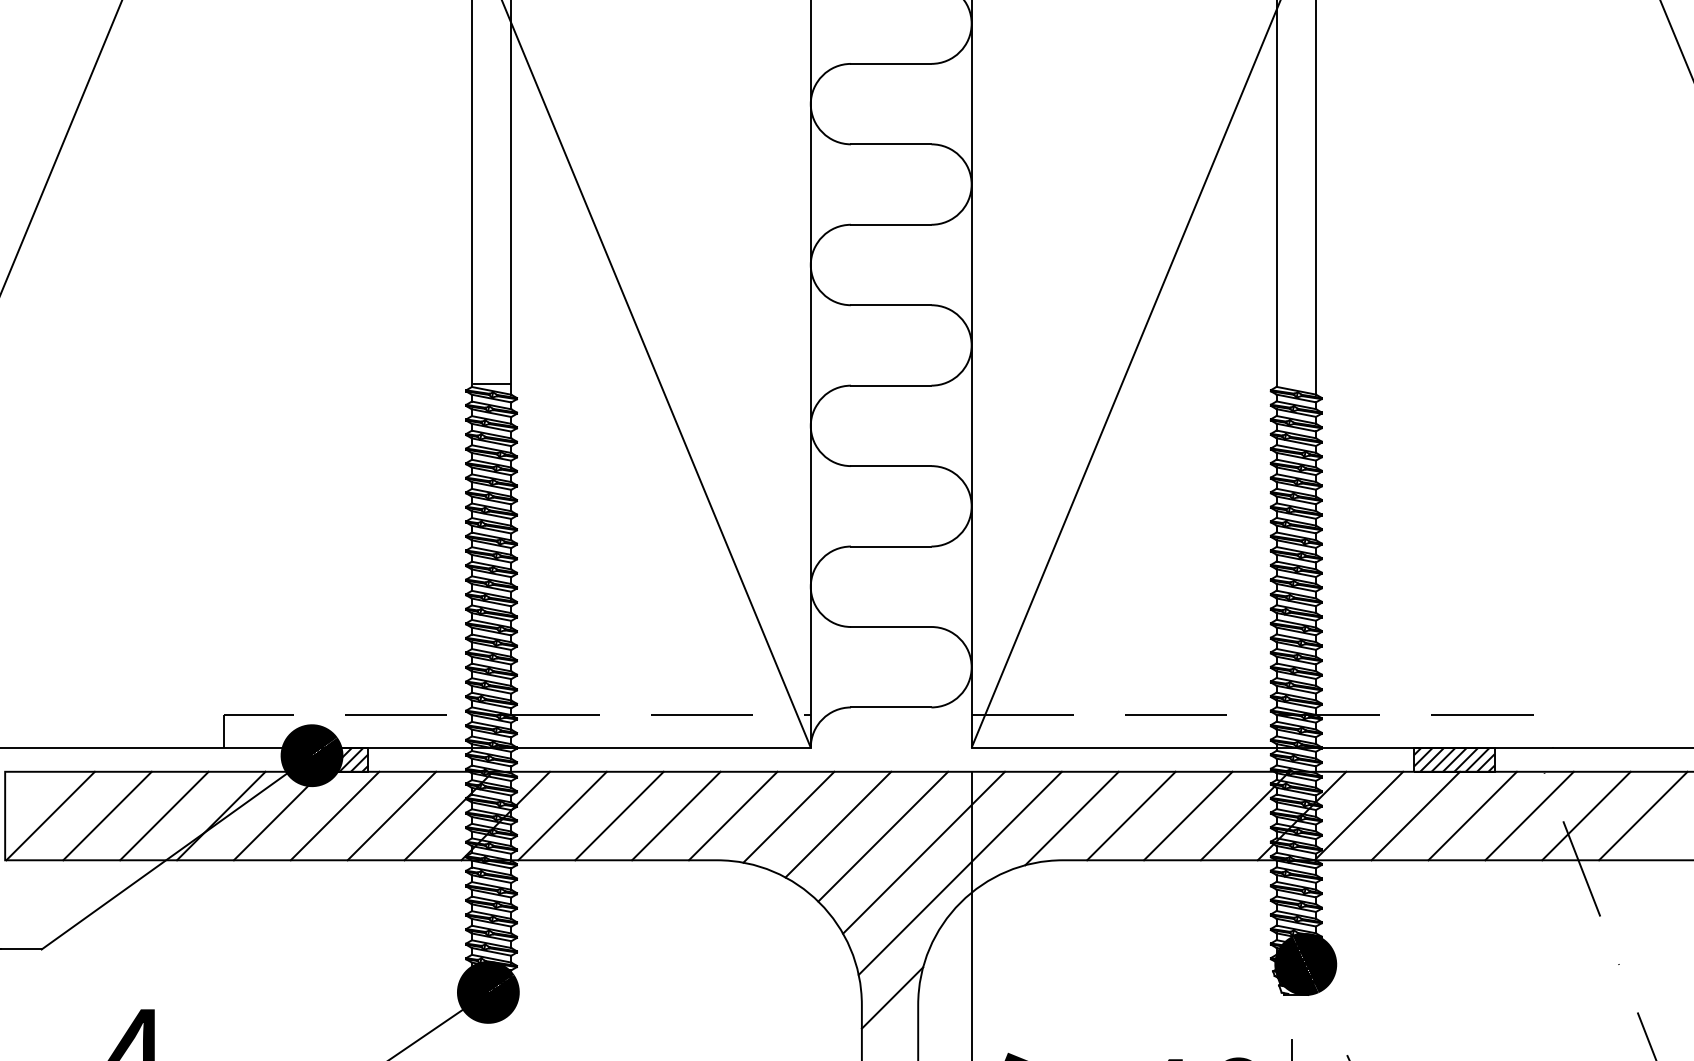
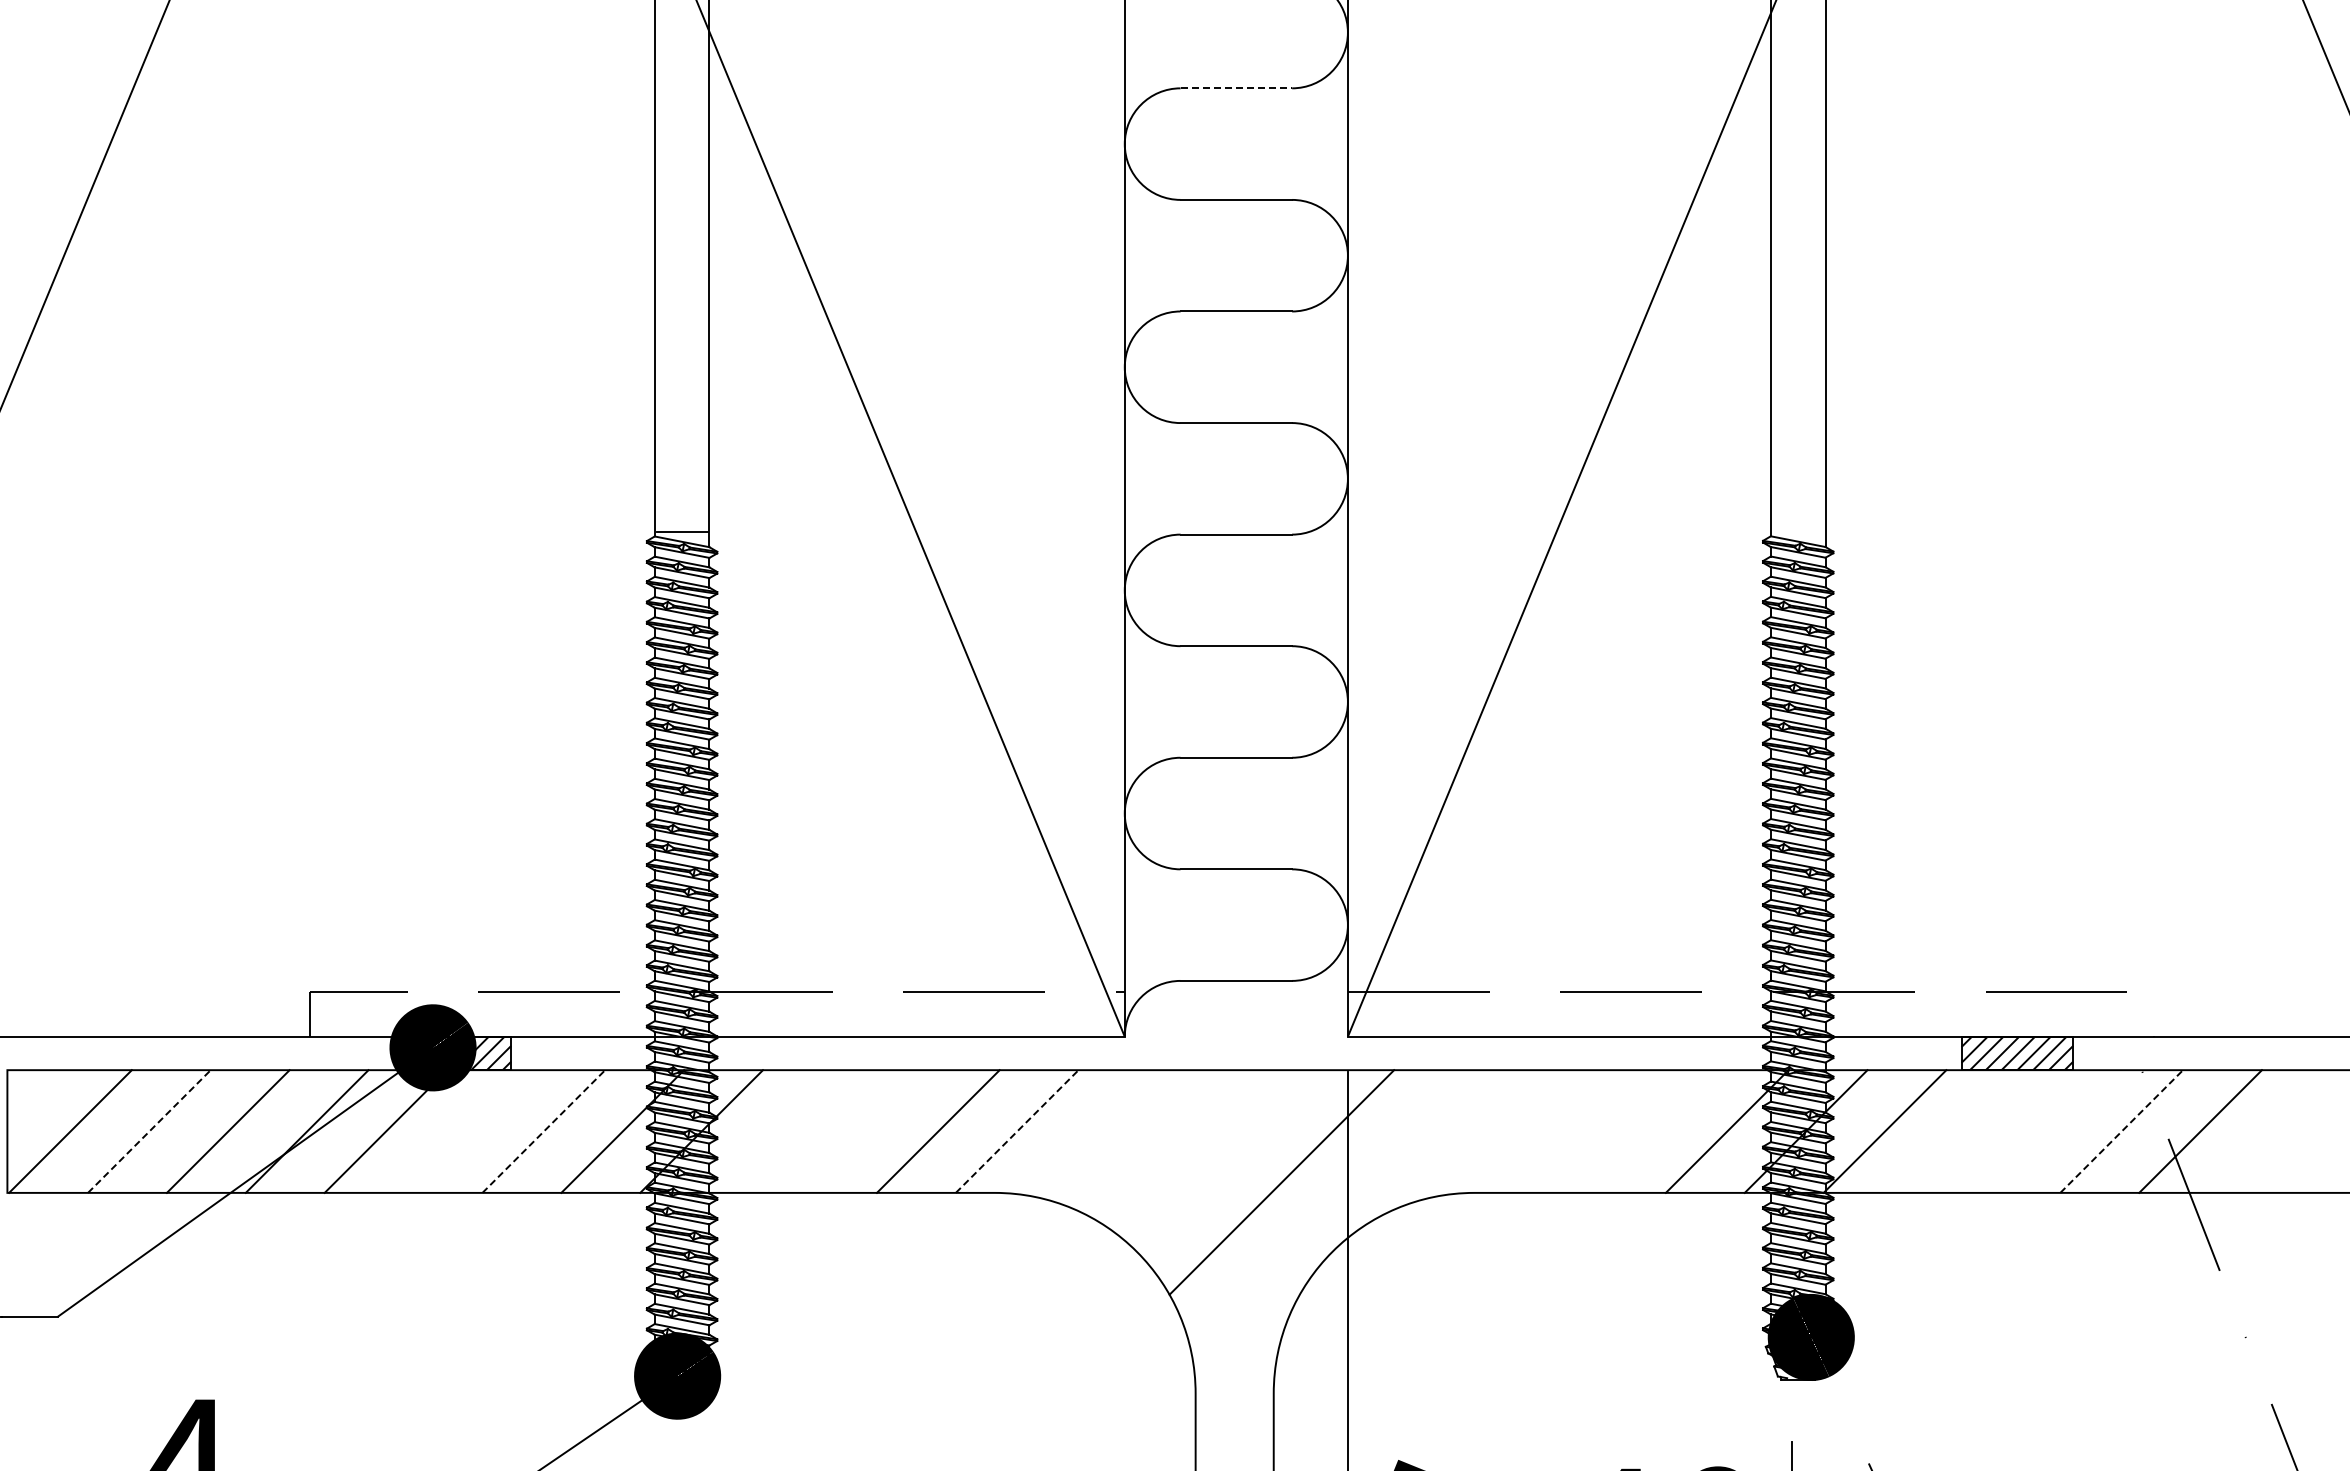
line: (891, 64) -> (1236, 88), solid -> dashed
line: (107, 816) -> (149, 1131), solid -> dashed
line: (334, 816) -> (464, 1131), removed
line: (391, 816) -> (543, 1131), solid -> dashed
line: (562, 816) -> (780, 1131), removed
line: (619, 816) -> (859, 1131), removed
line: (733, 816) -> (1017, 1131), solid -> dashed
line: (1131, 816) -> (1569, 1131), removed
line: (1187, 816) -> (1647, 1131), removed
line: (1415, 816) -> (1963, 1131), removed
line: (1472, 816) -> (2042, 1131), removed
line: (1529, 816) -> (2121, 1131), solid -> dashed
line: (1643, 816) -> (2279, 1131), removed
line: (788, 817) -> (1094, 1133), removed
line: (1071, 818) -> (1486, 1134), removed
line: (837, 824) -> (1162, 1143), removed
line: (883, 836) -> (1225, 1160), removed
line: (960, 872) -> (1332, 1210), removed
line: (892, 997) -> (1237, 1383), removed

